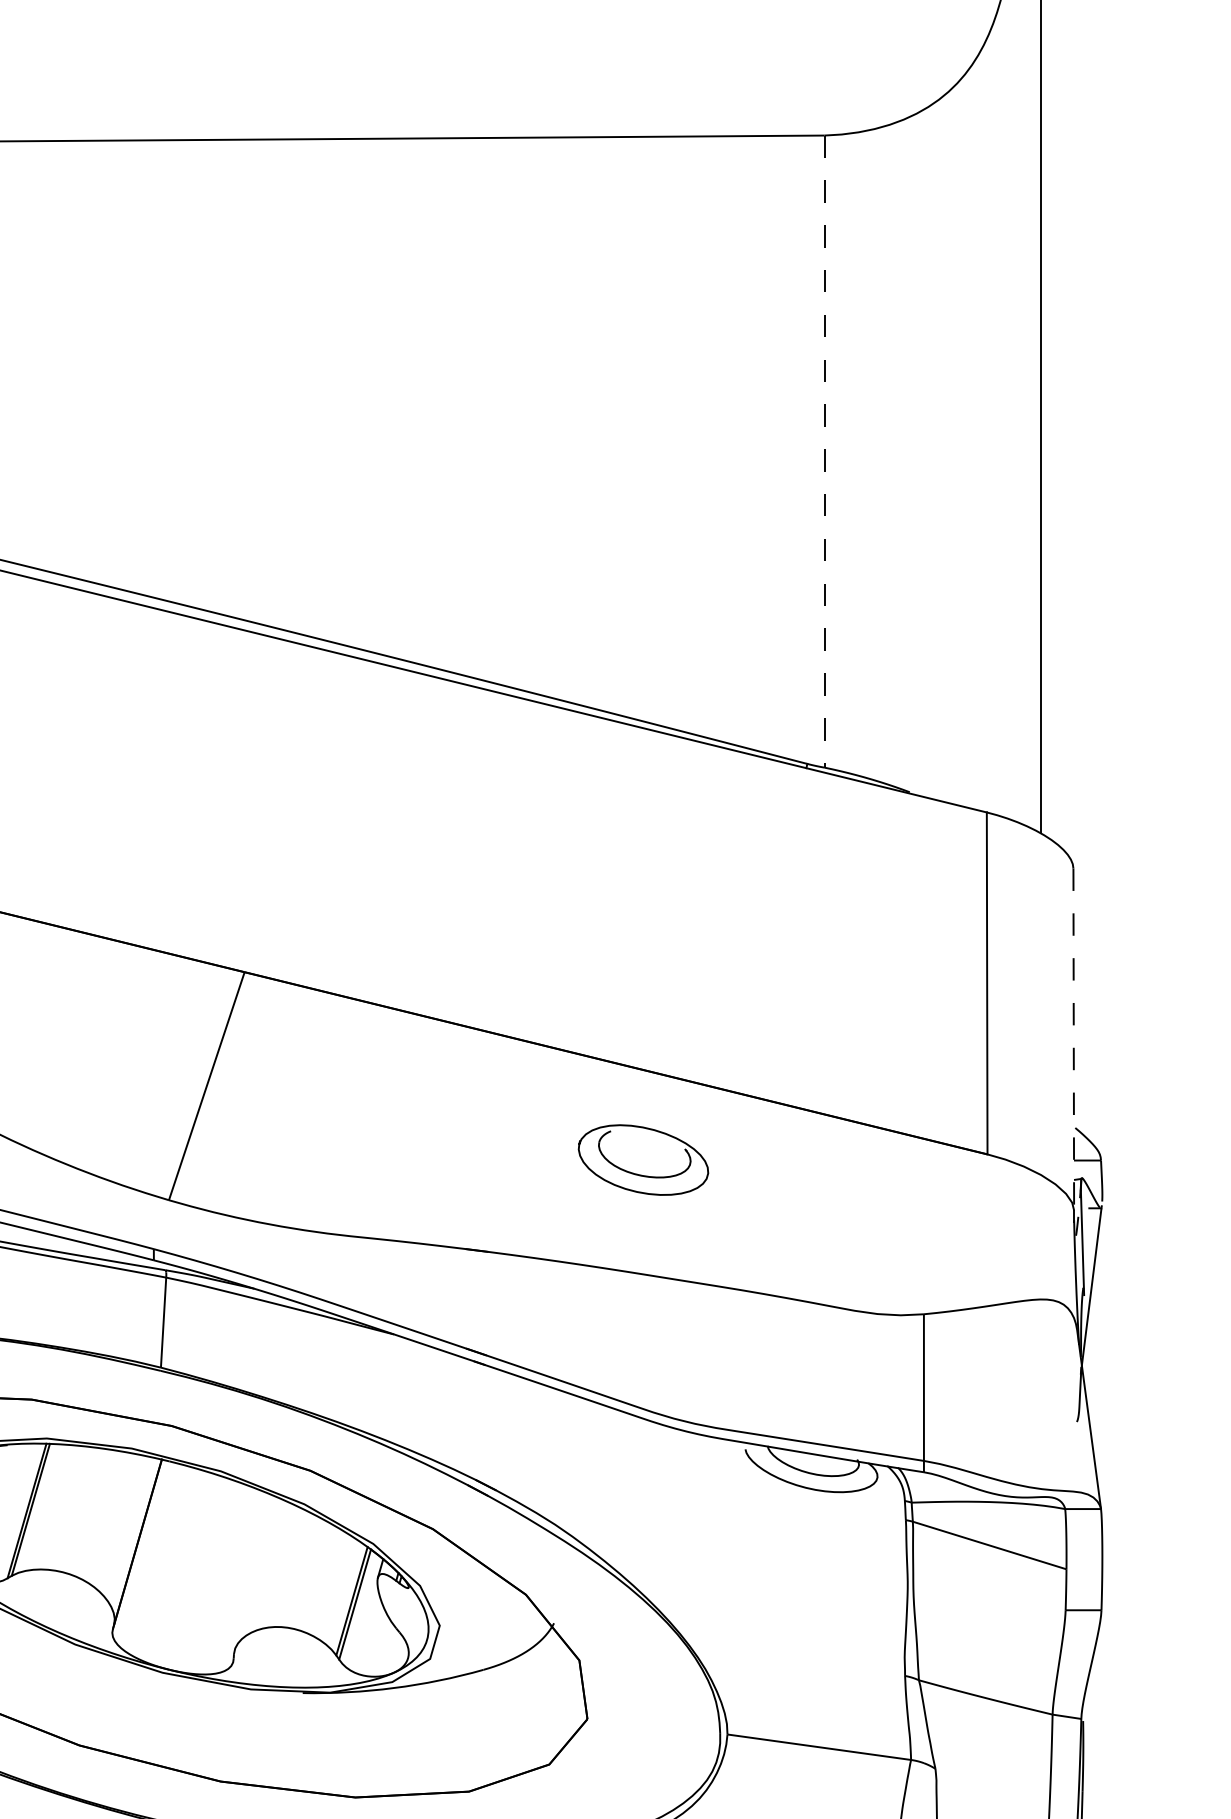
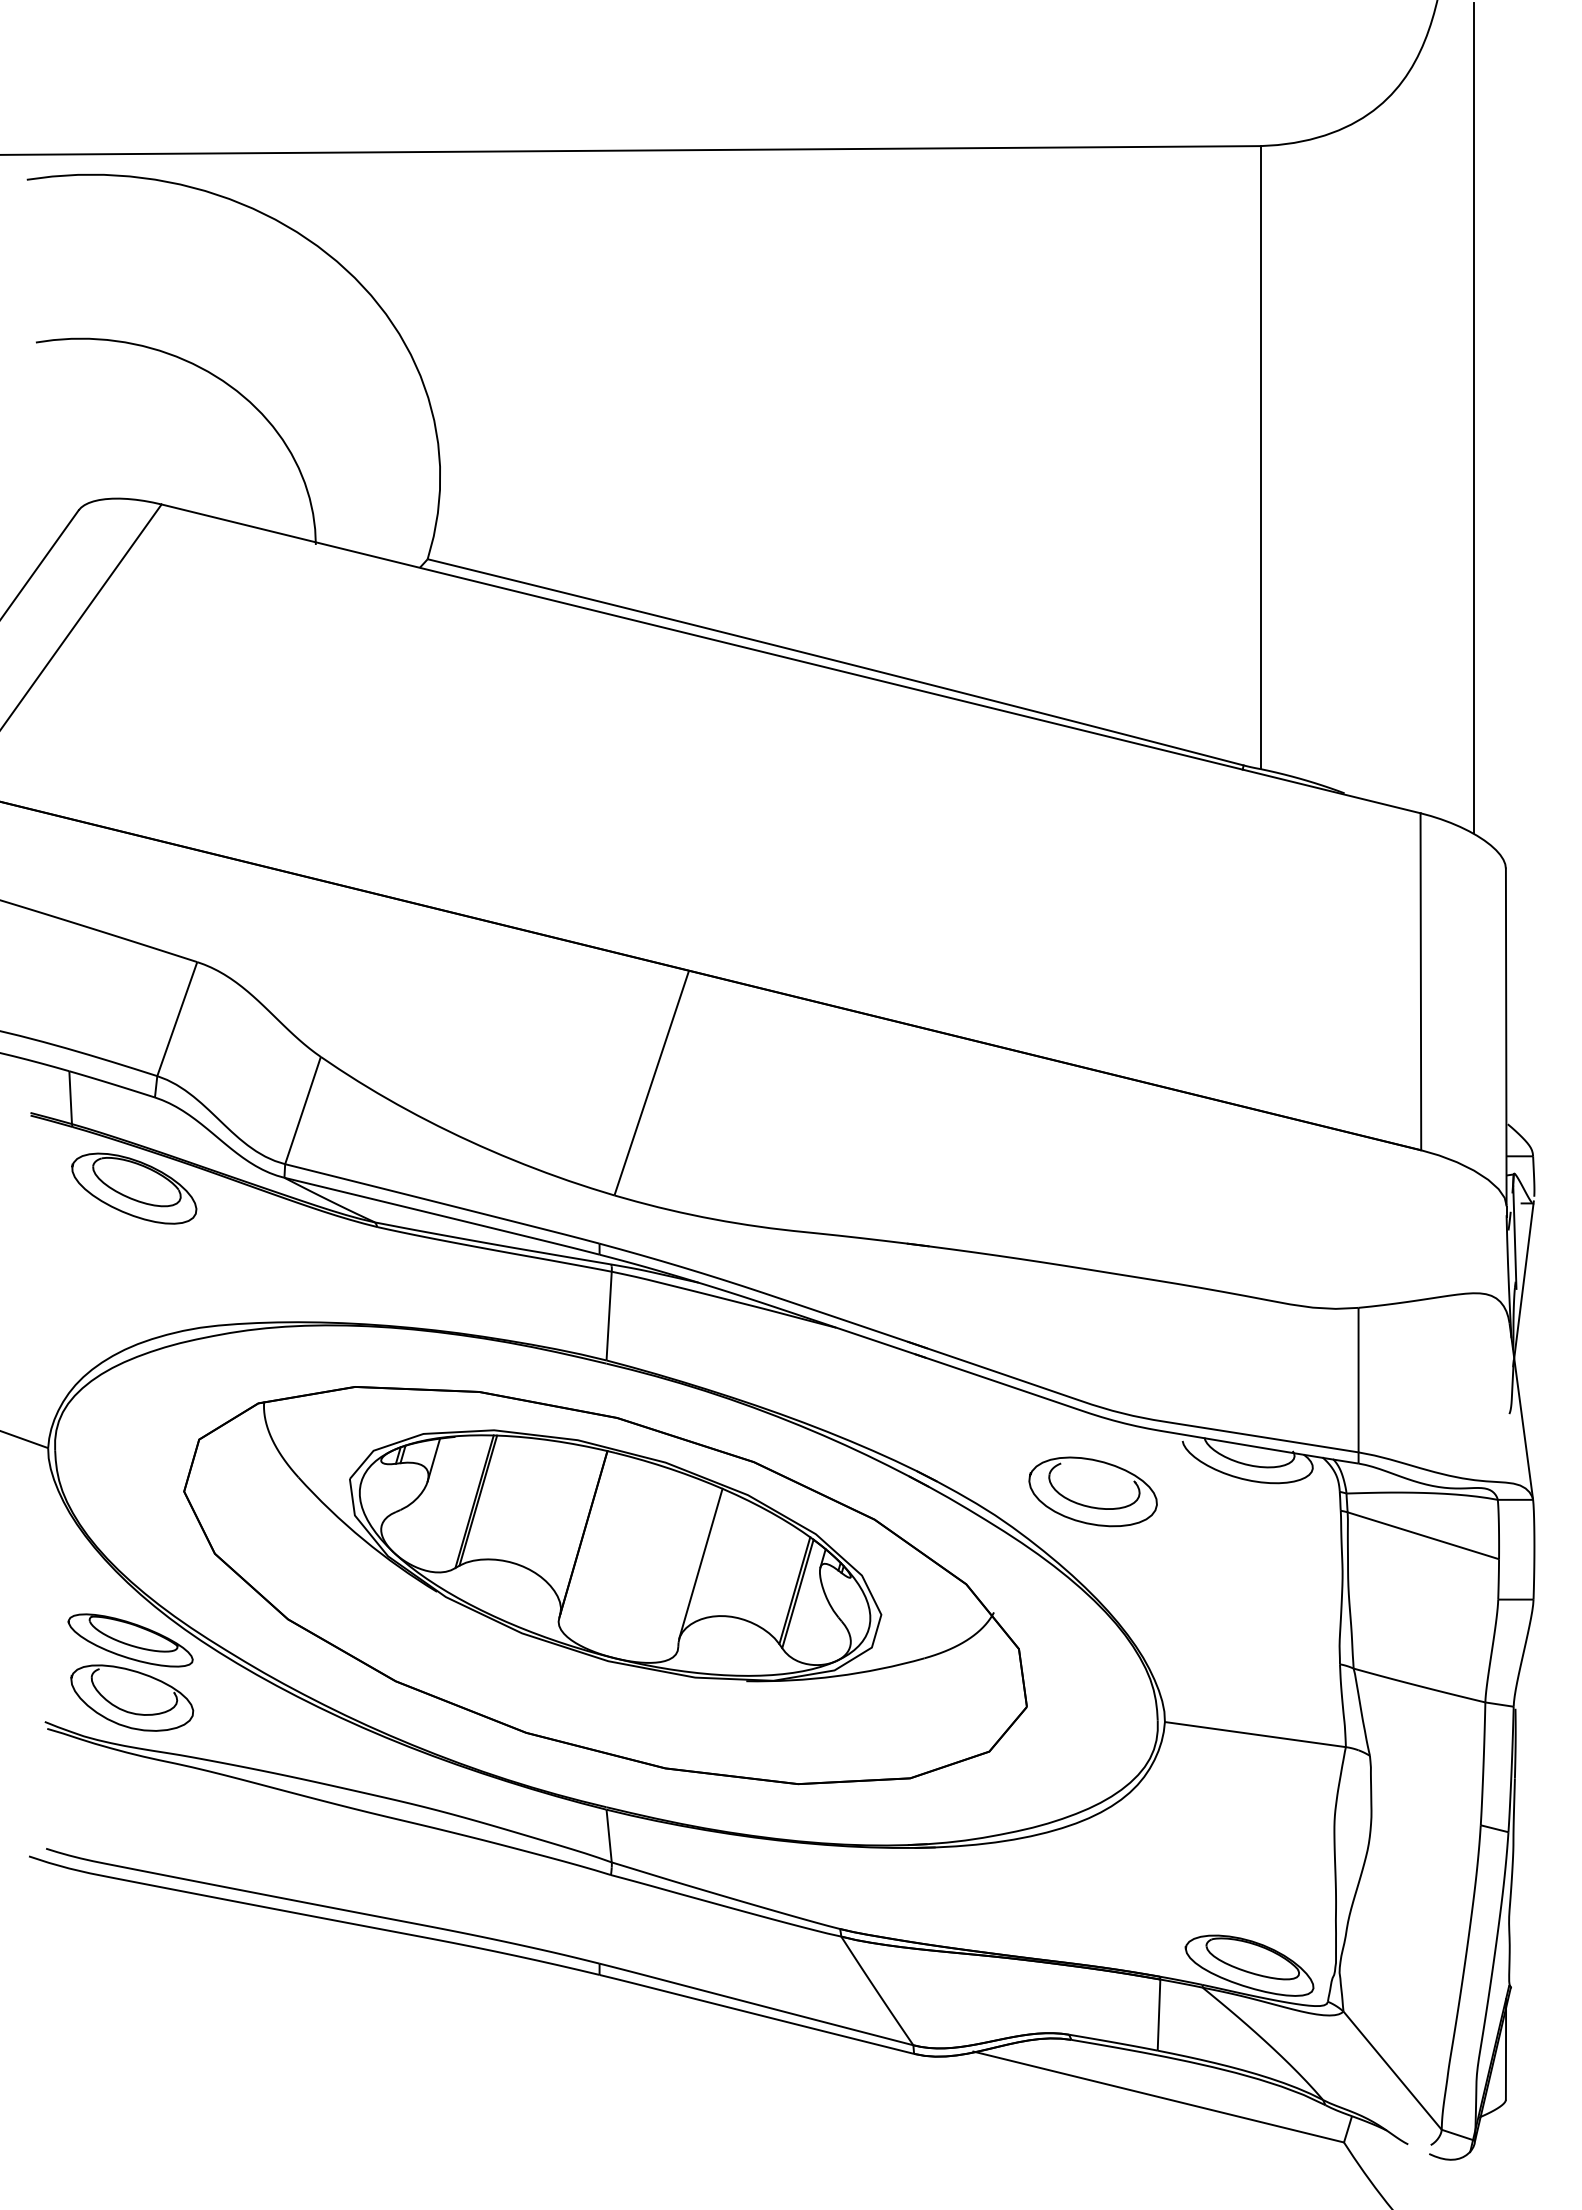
line: (824, 452) -> (1260, 458), dashed -> solid
line: (1074, 1039) -> (1506, 1037), dashed -> solid
part: (642, 1159) -> (1092, 1491), moved
line: (256, 1573) -> (700, 1563), added

